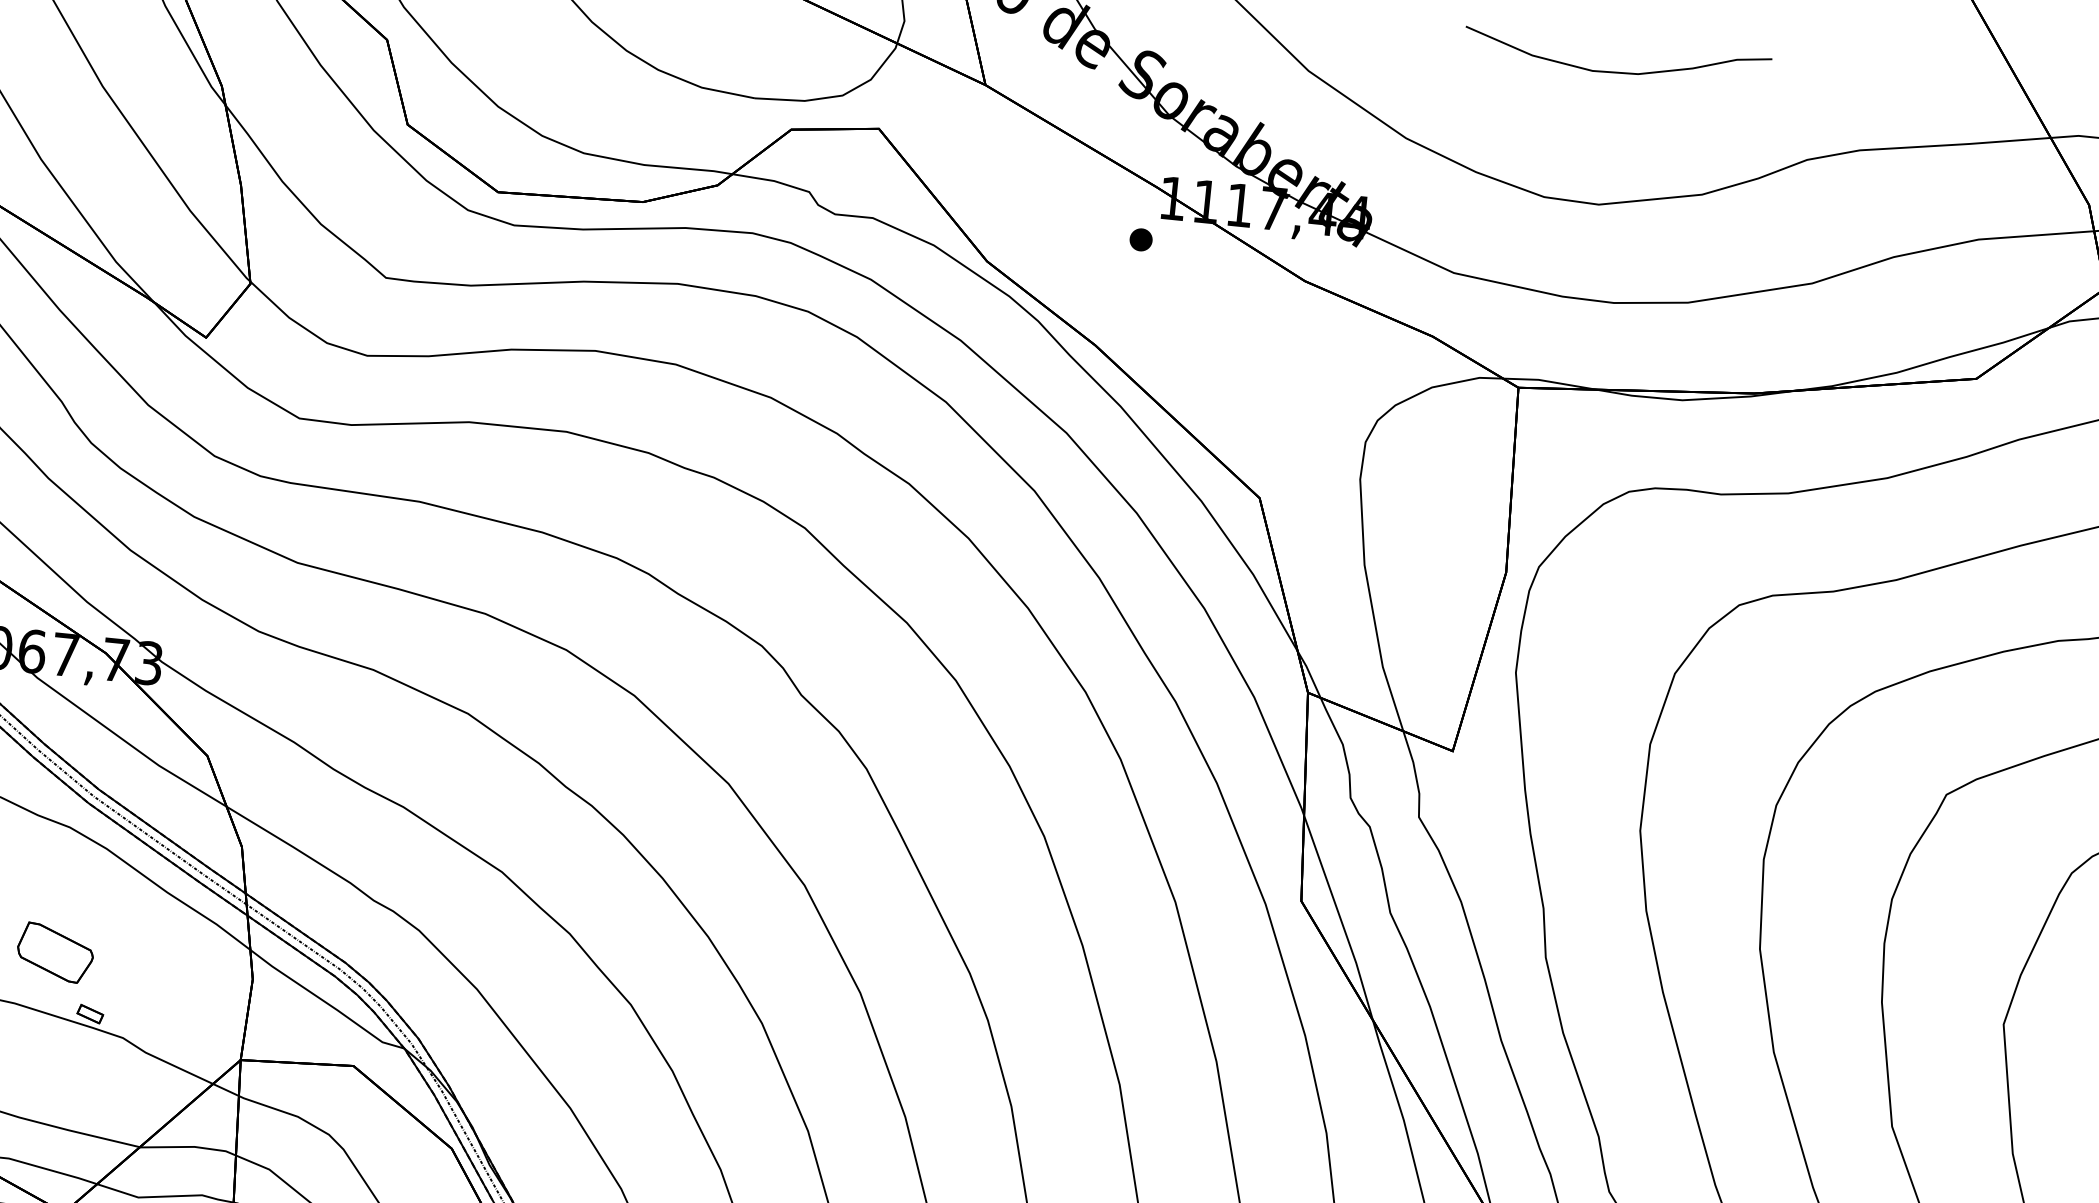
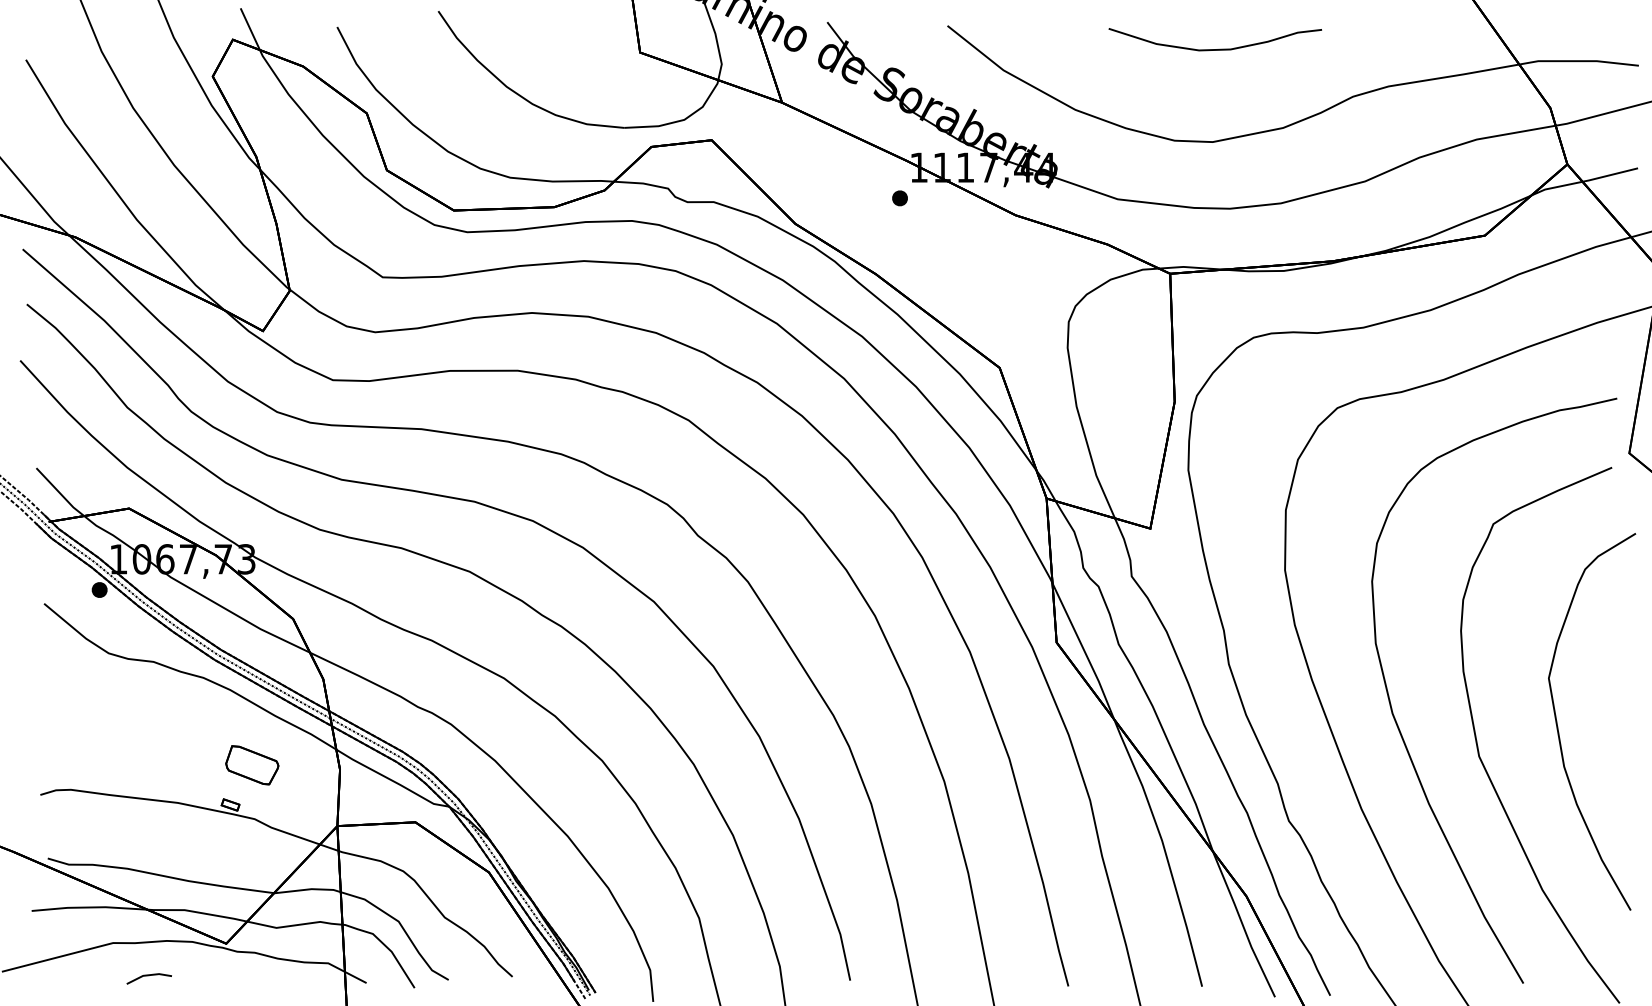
part: (55, 953) -> (252, 765), moved

